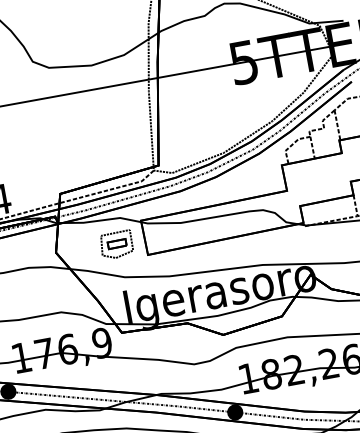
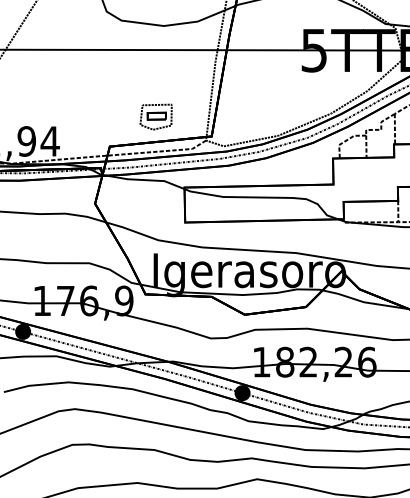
part: (115, 244) -> (155, 116), moved

